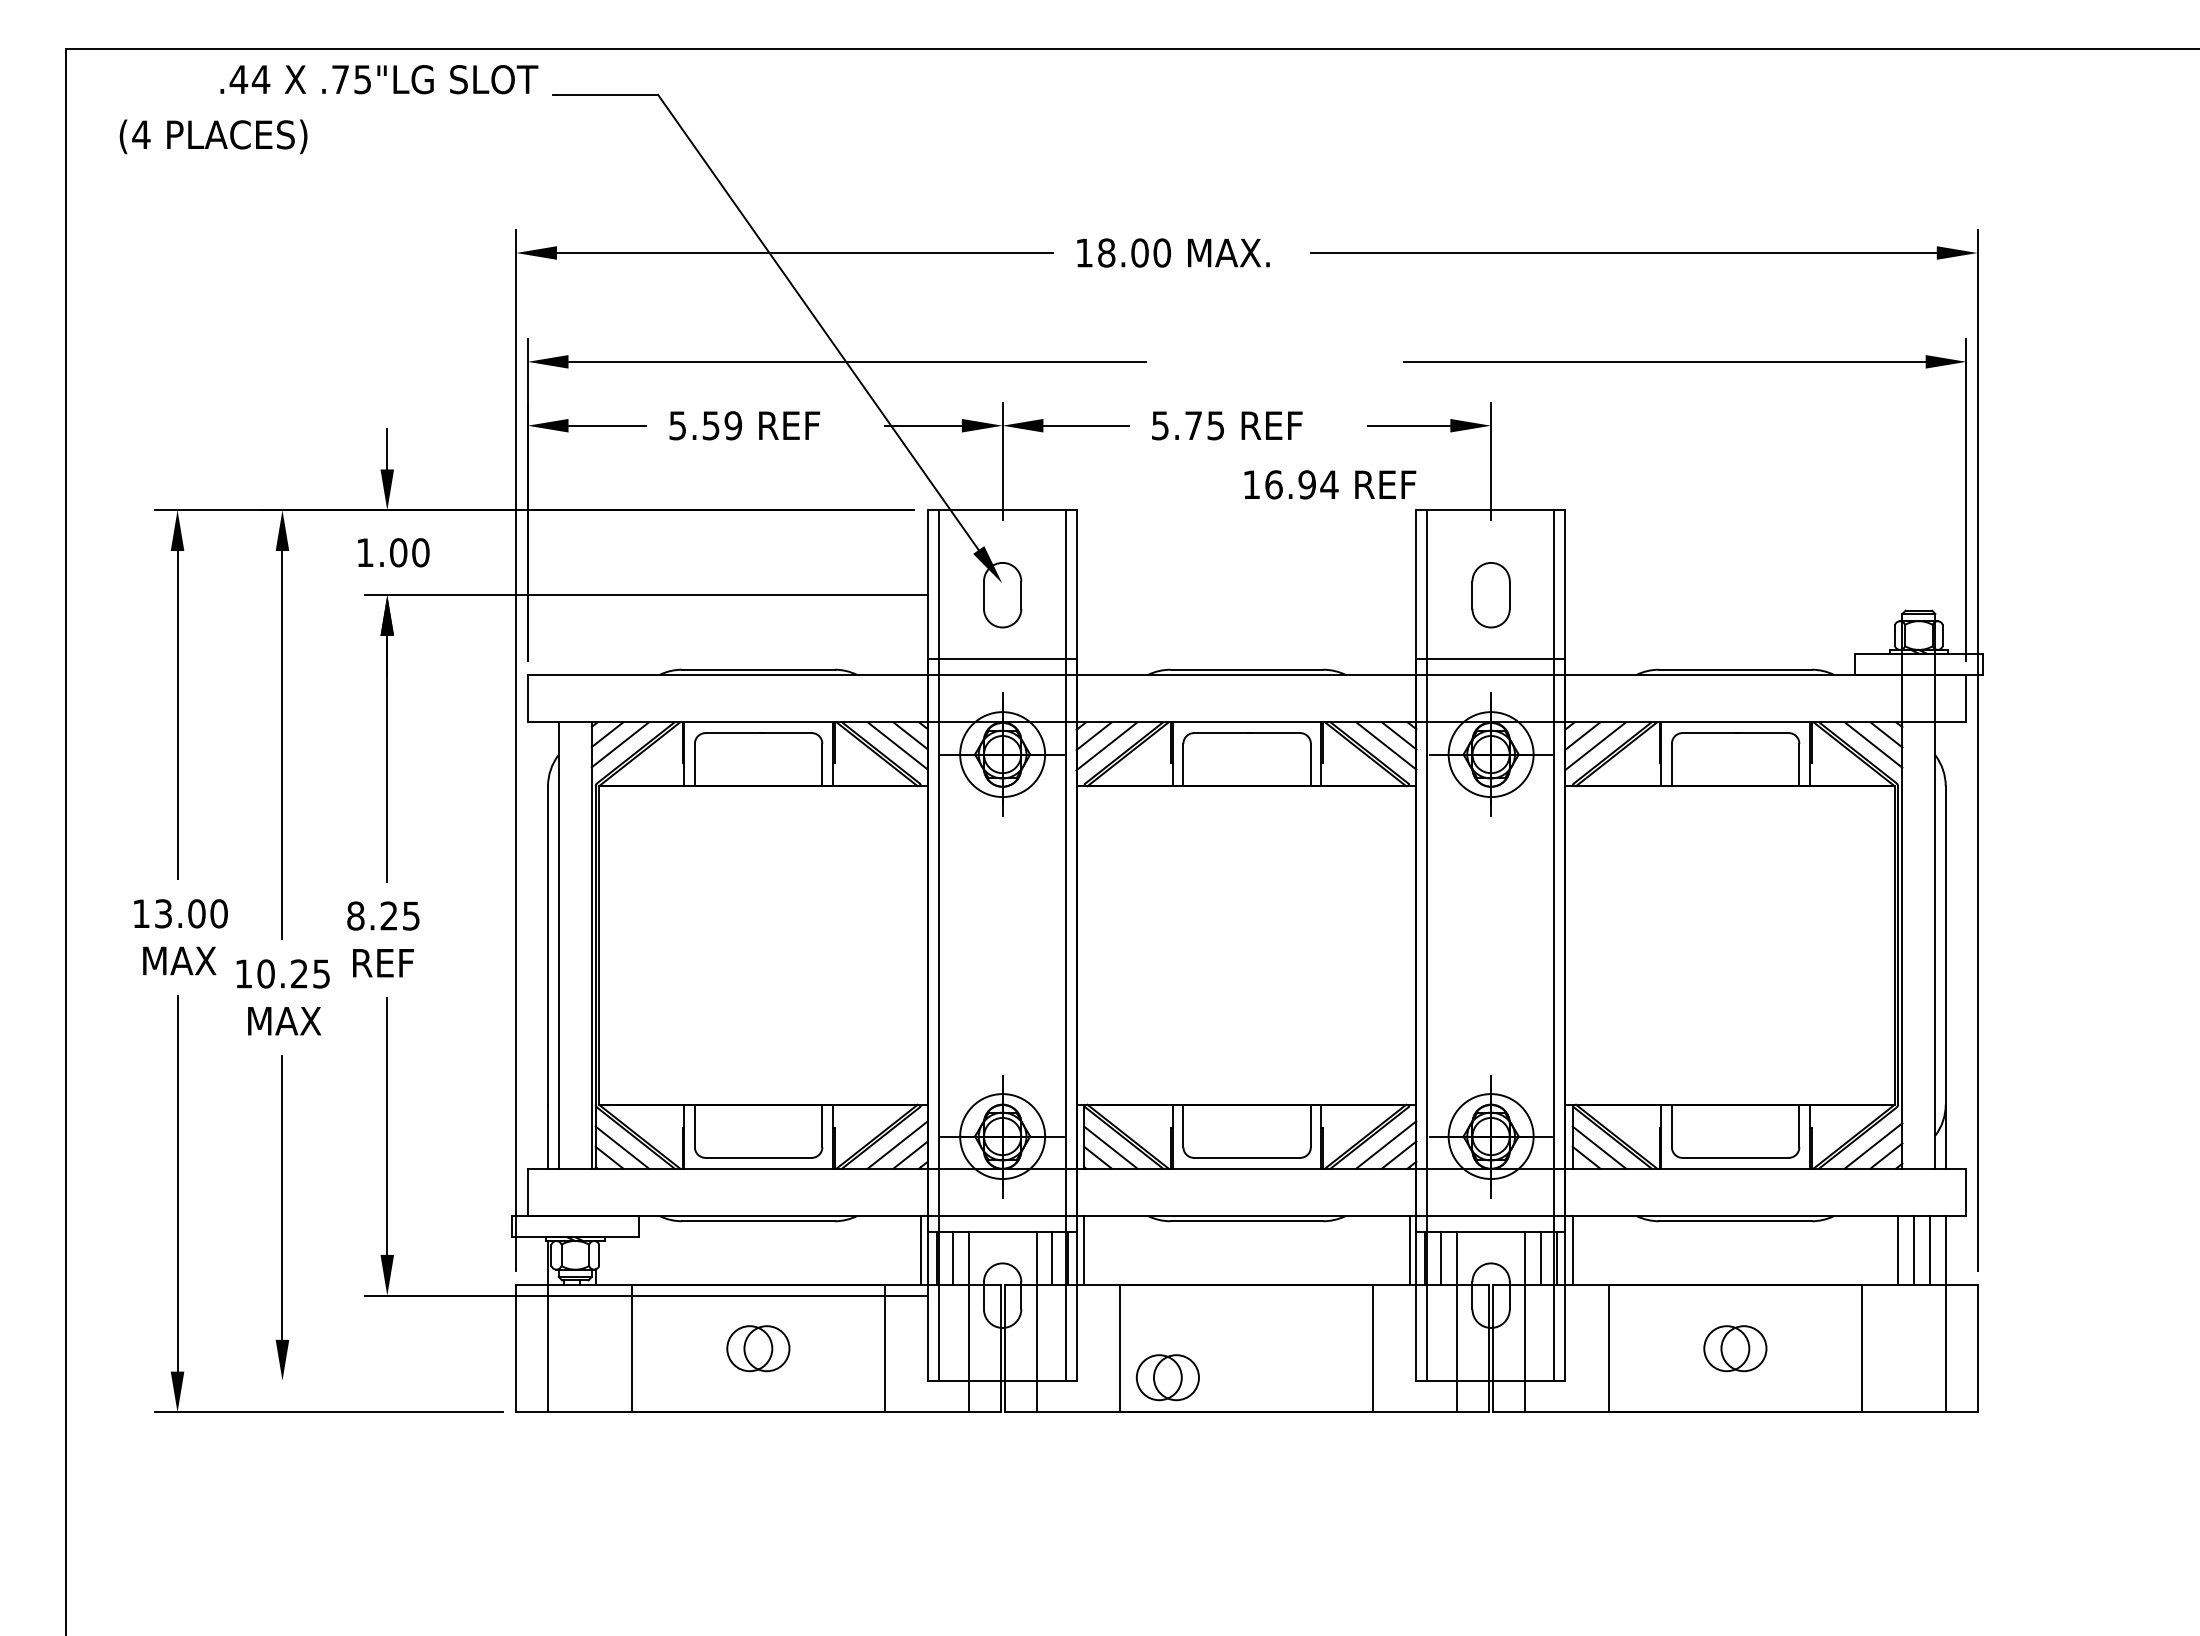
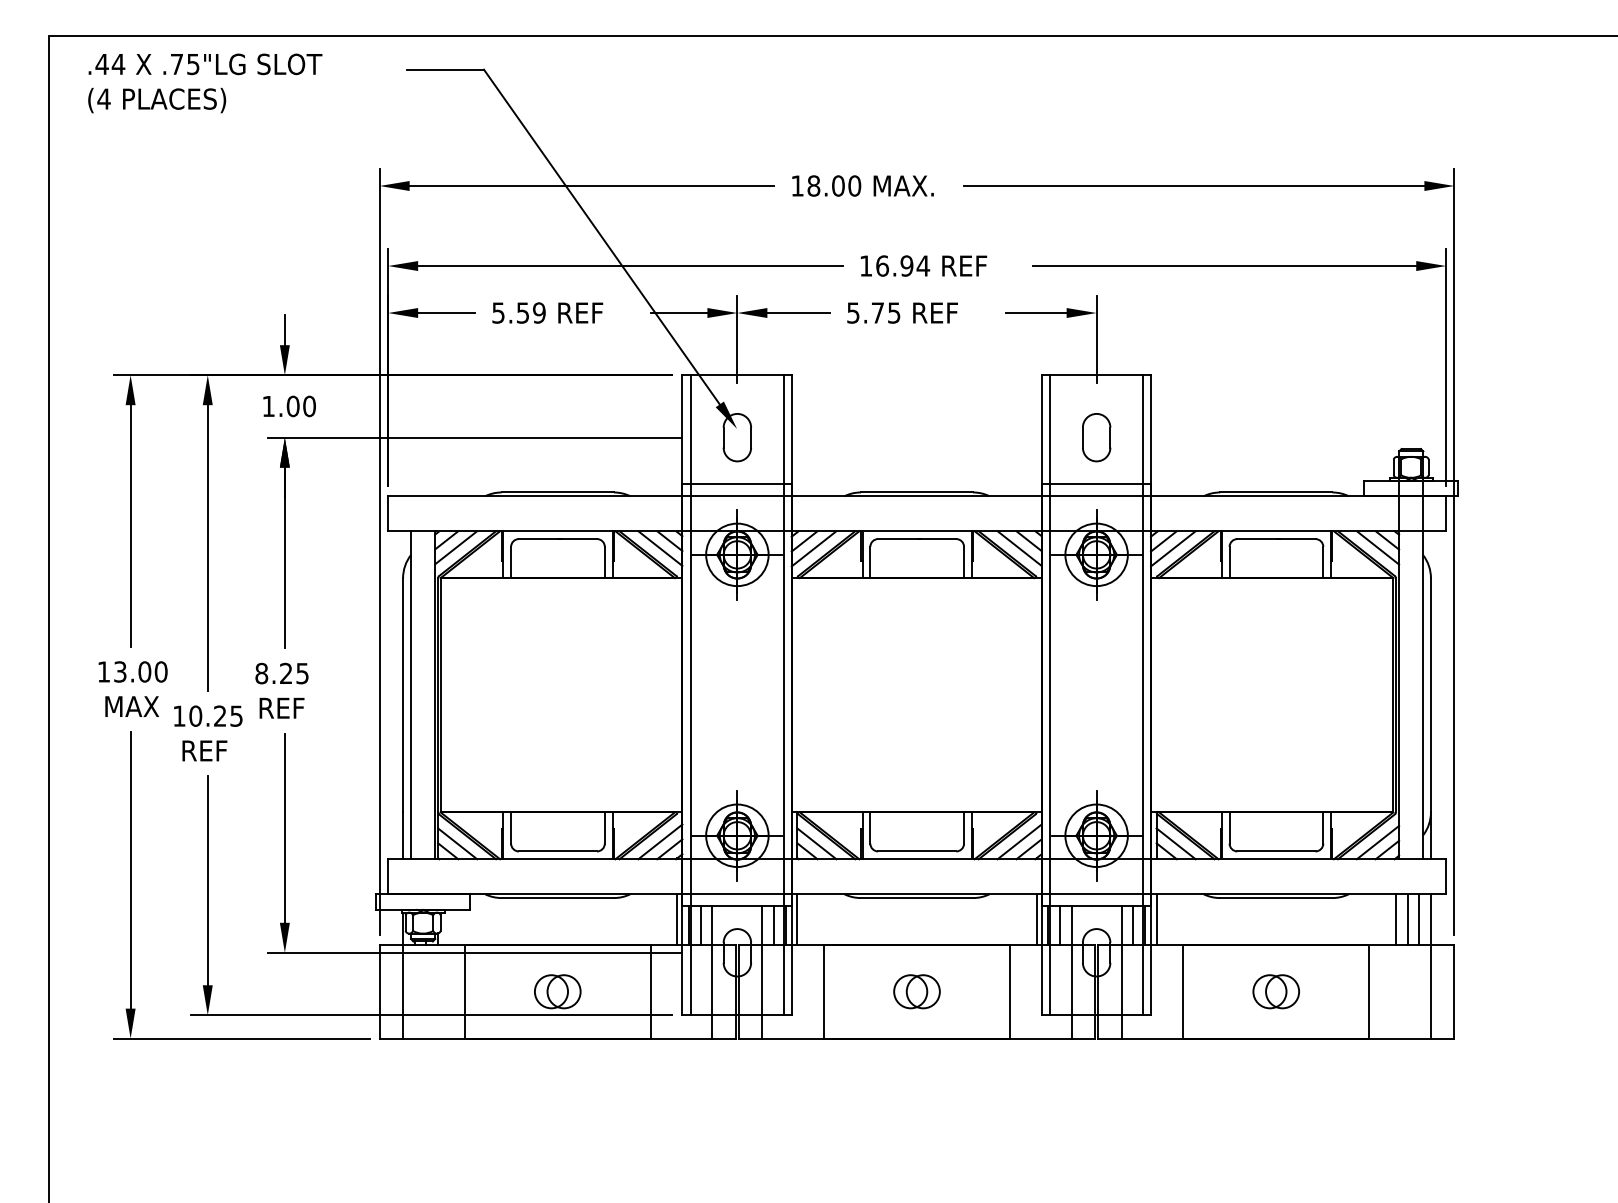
text: (379, 79) -> (205, 64), moved
text: (1330, 484) -> (924, 265), moved
text: (286, 1021) -> (210, 751), MAX -> REF
part: (1167, 1377) -> (916, 991), moved
line: (586, 1380) -> (431, 1015), added

